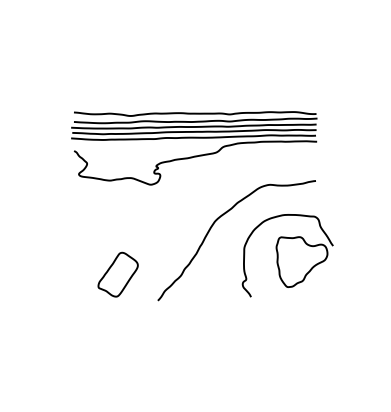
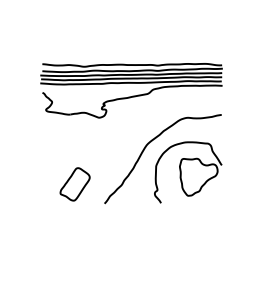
part: (287, 255) -> (188, 172), moved

